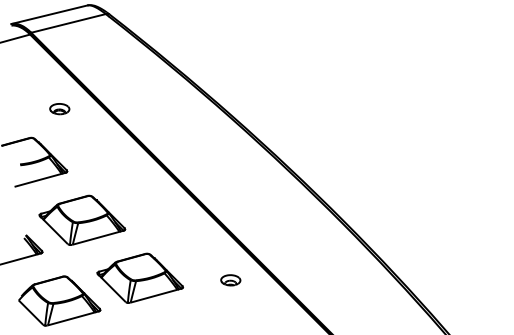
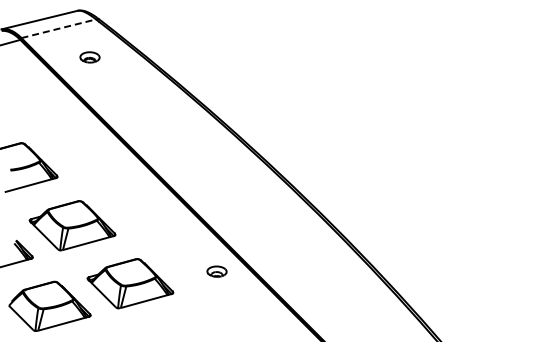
line: (69, 23) -> (59, 28), solid -> dashed
part: (59, 109) -> (89, 57), moved
part: (230, 280) -> (216, 271), moved

